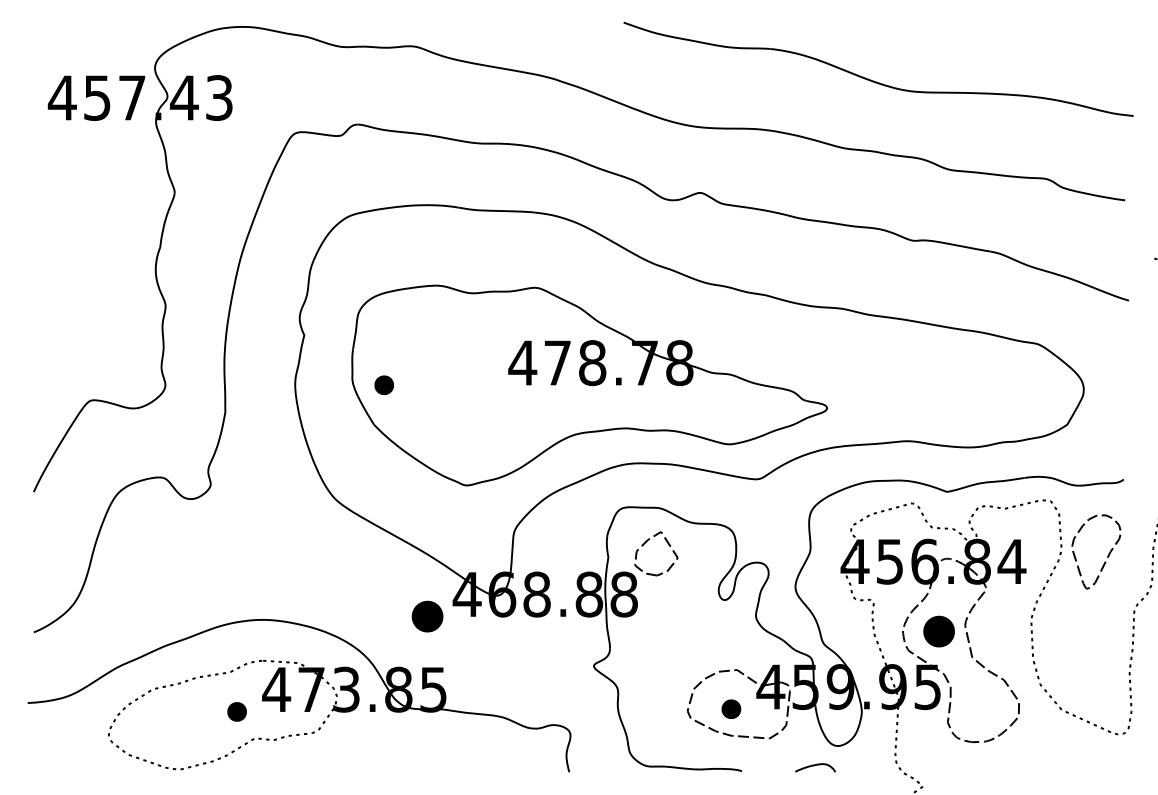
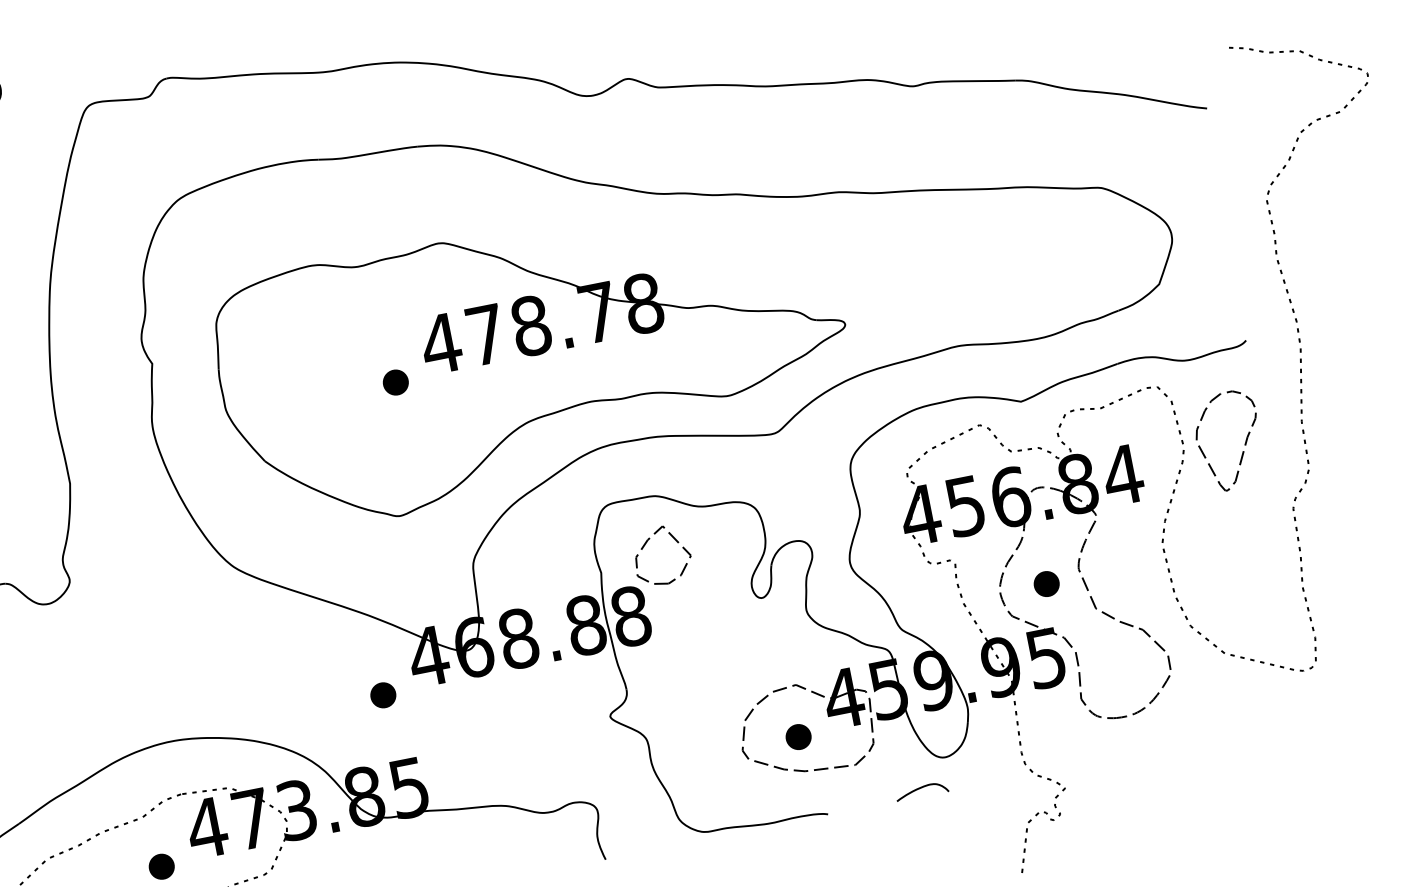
part: (383, 384) -> (394, 381), moved
part: (427, 616) -> (382, 695), size x0.62
part: (938, 631) -> (1045, 583), size x0.62

